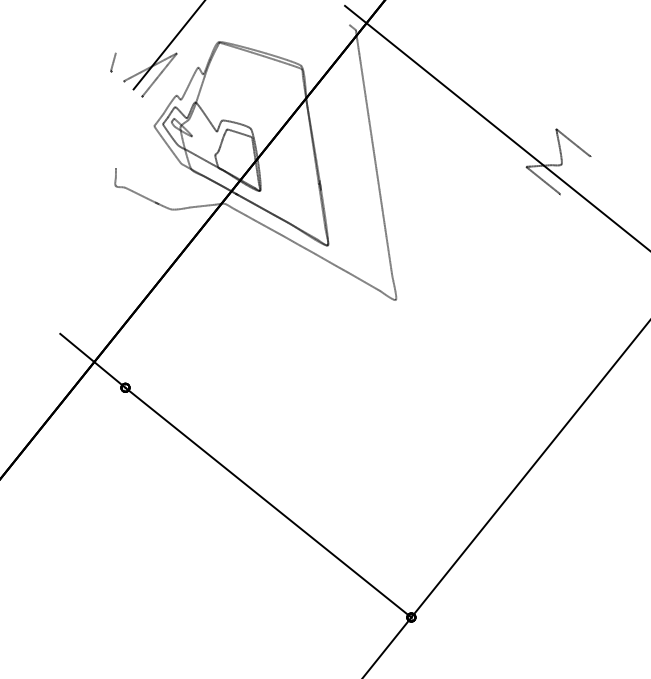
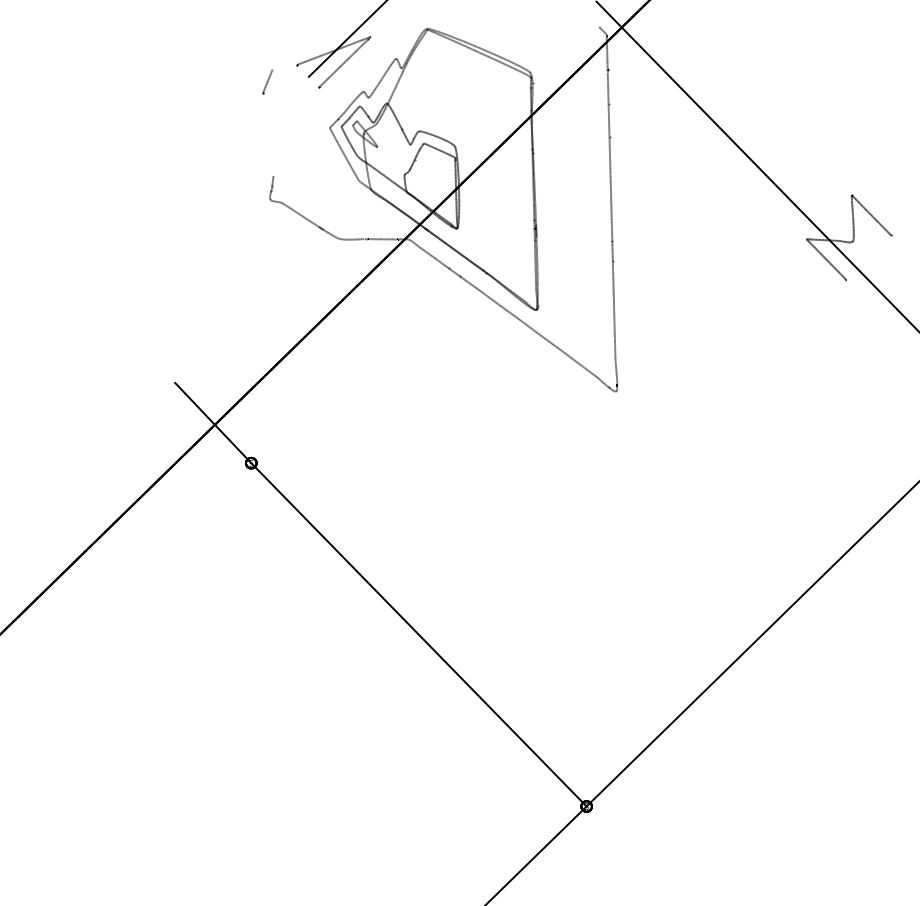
line: (113, 62) -> (267, 81), moved

